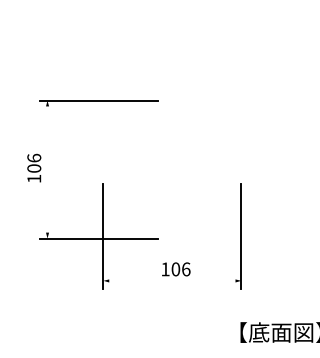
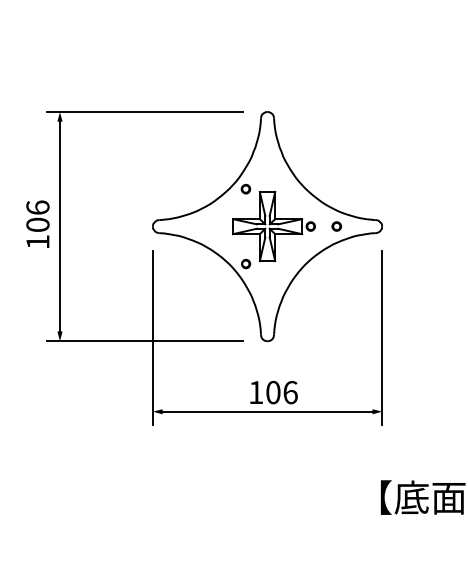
line: (47, 169) -> (59, 226), added
part: (172, 169) -> (267, 226), added
line: (172, 280) -> (267, 411), added

